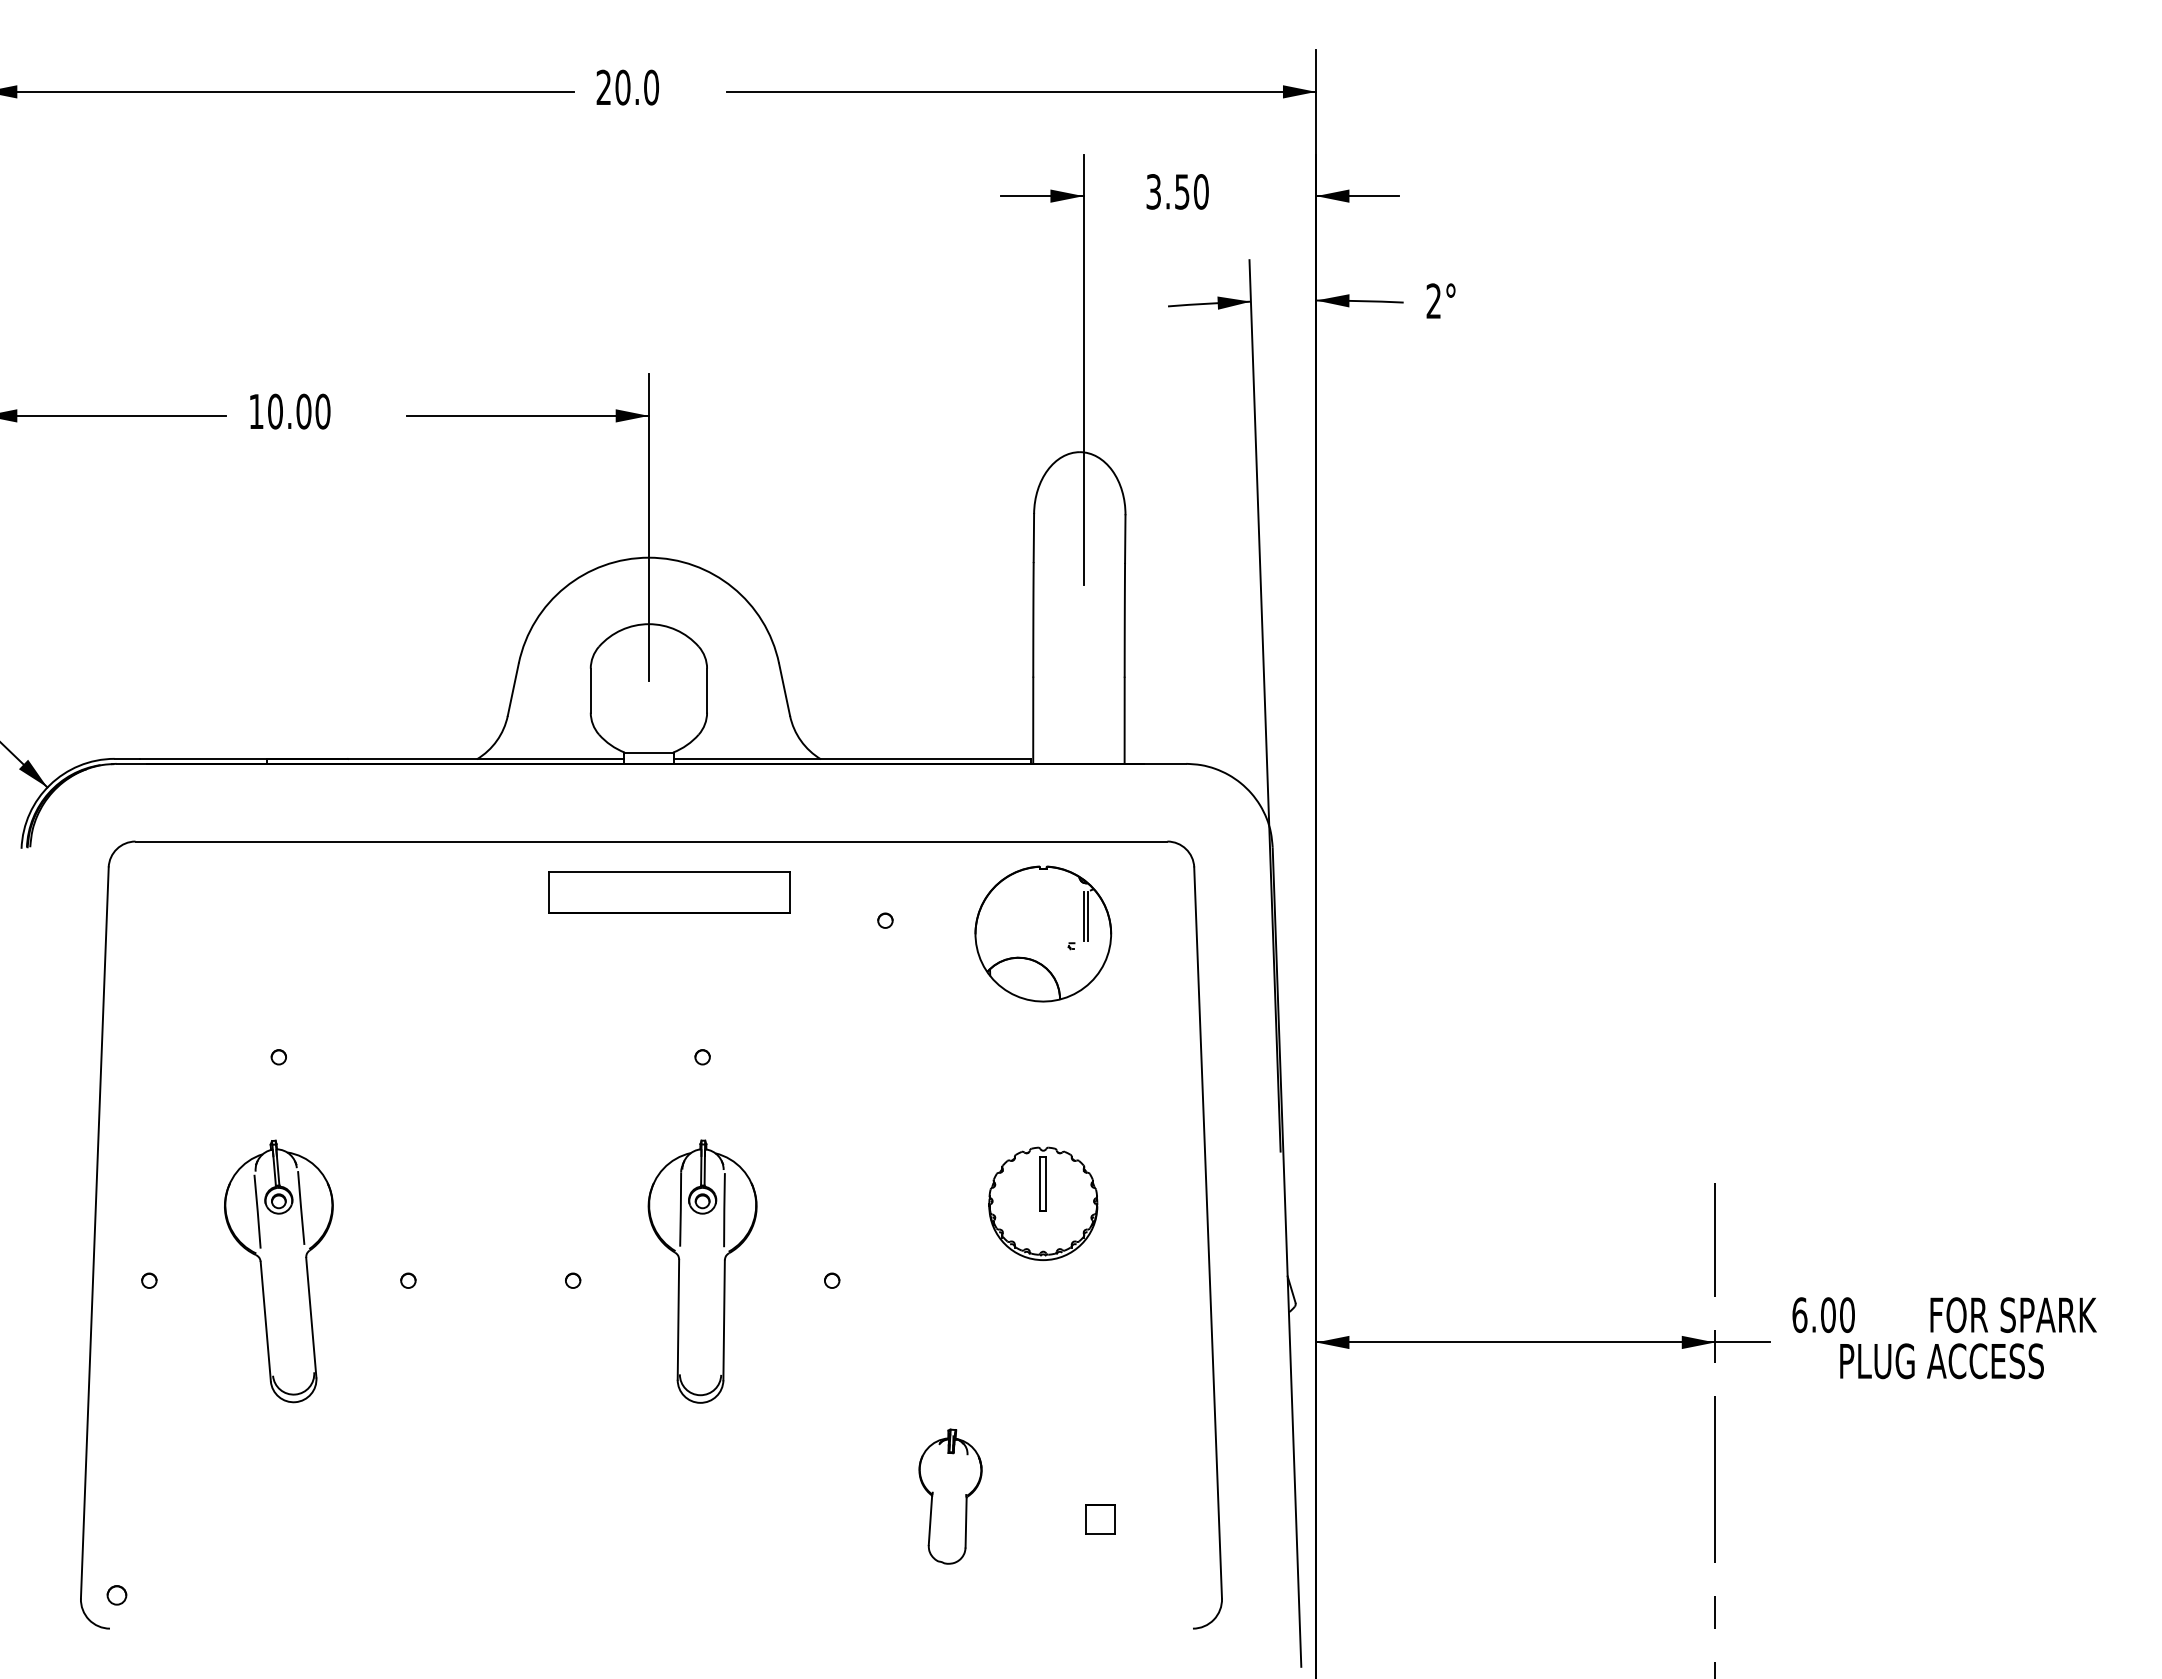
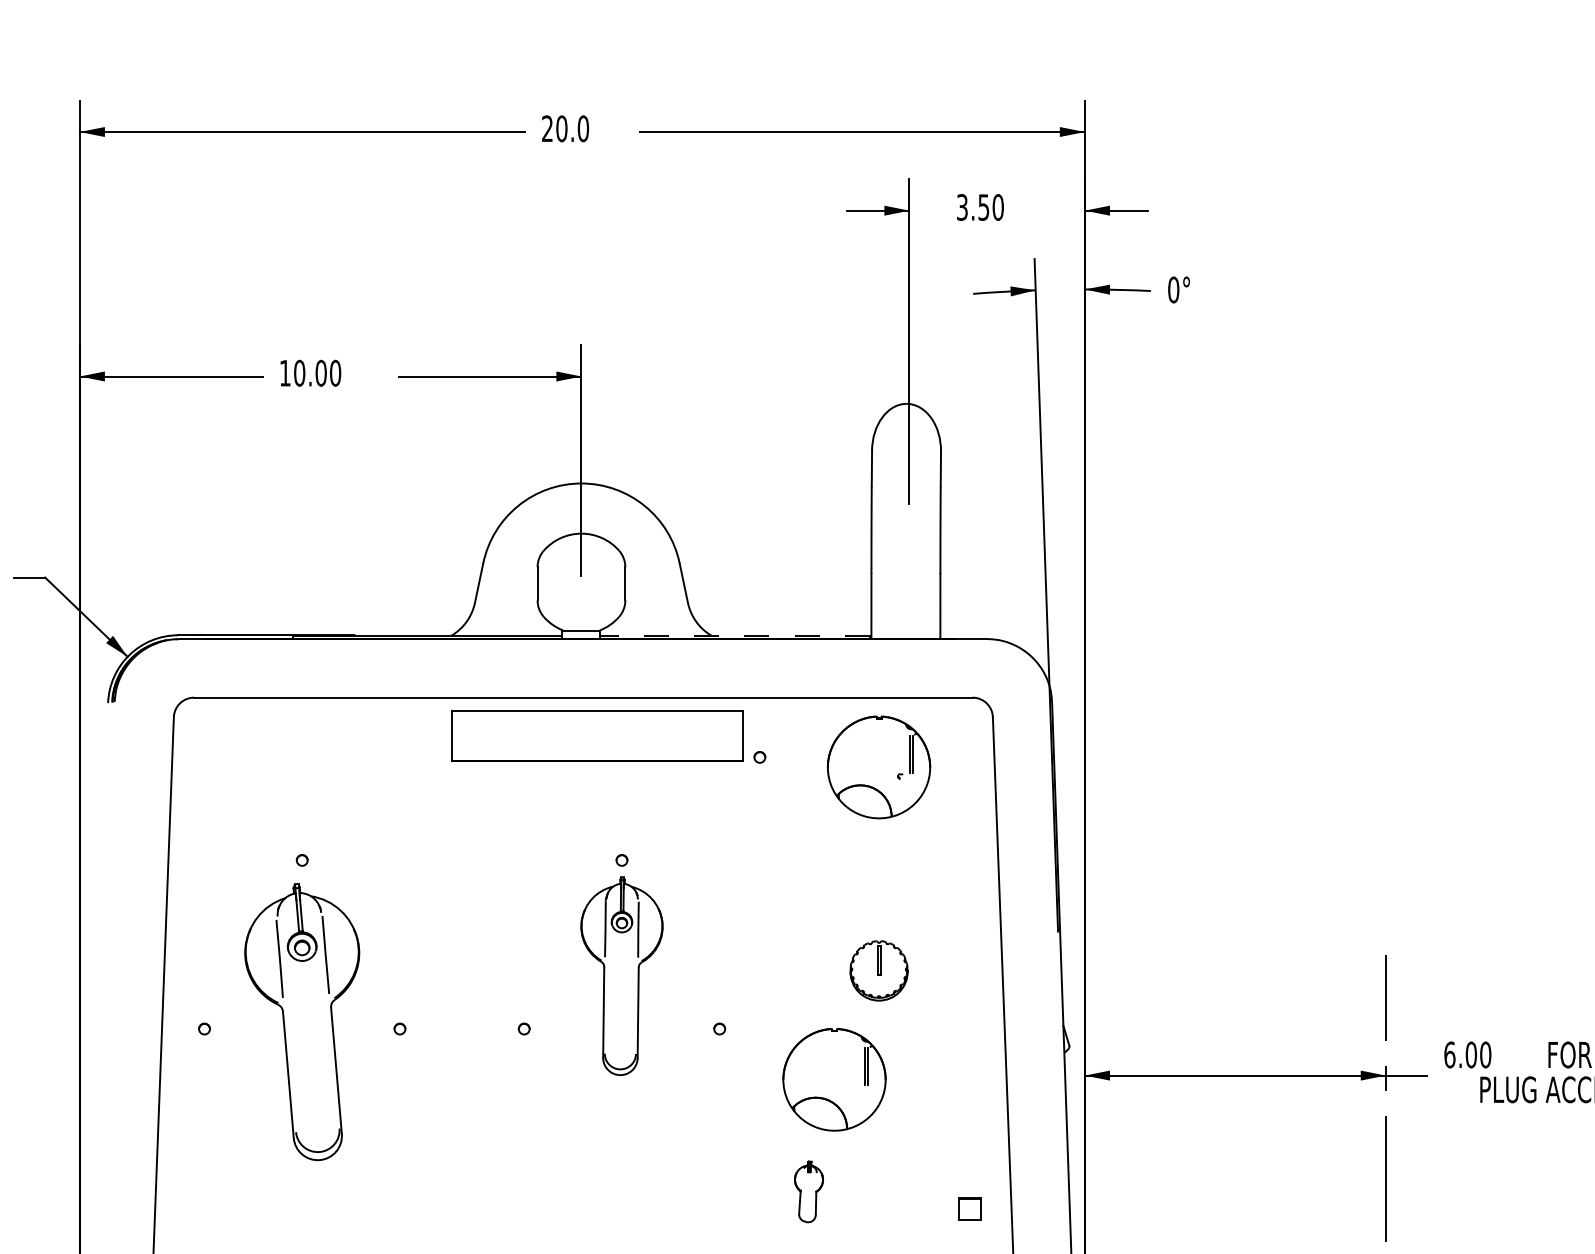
text: (1433, 301) -> (1173, 290), 2° -> 0°
line: (852, 759) -> (735, 635), solid -> dashed
part: (669, 892) -> (596, 736), size x1.6
part: (1043, 1203) -> (879, 970), size x0.7
part: (278, 1271) -> (301, 1022), size x1.4
part: (702, 1271) -> (621, 976), moved
part: (984, 1347) -> (834, 1079), added
part: (950, 1496) -> (808, 1191), size x0.6
part: (1100, 1519) -> (969, 1209), moved

